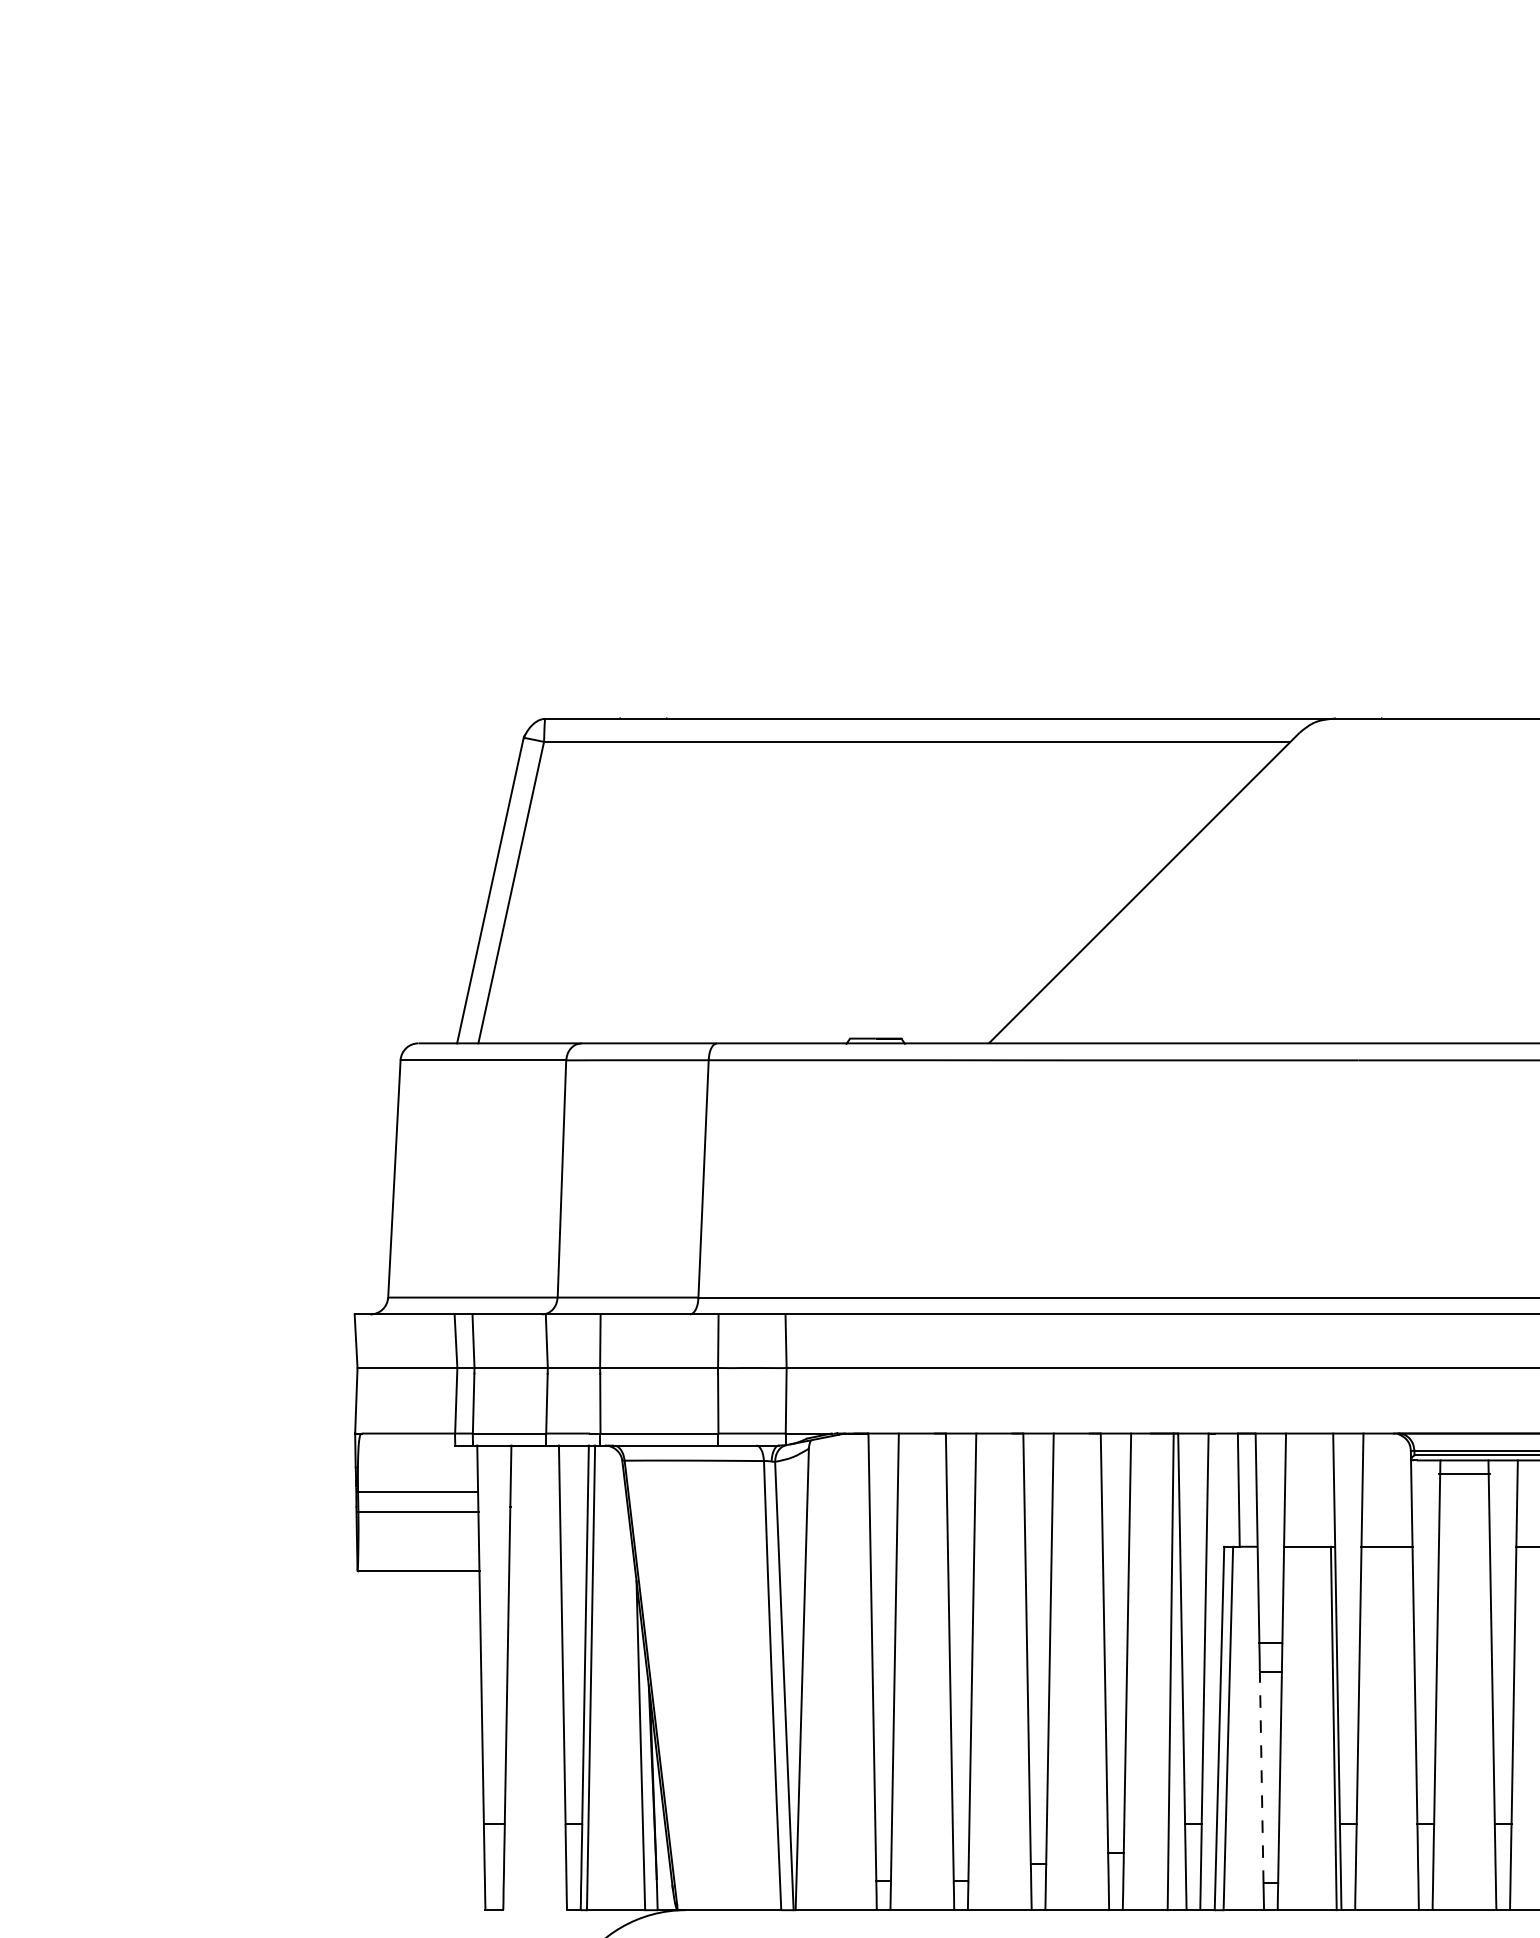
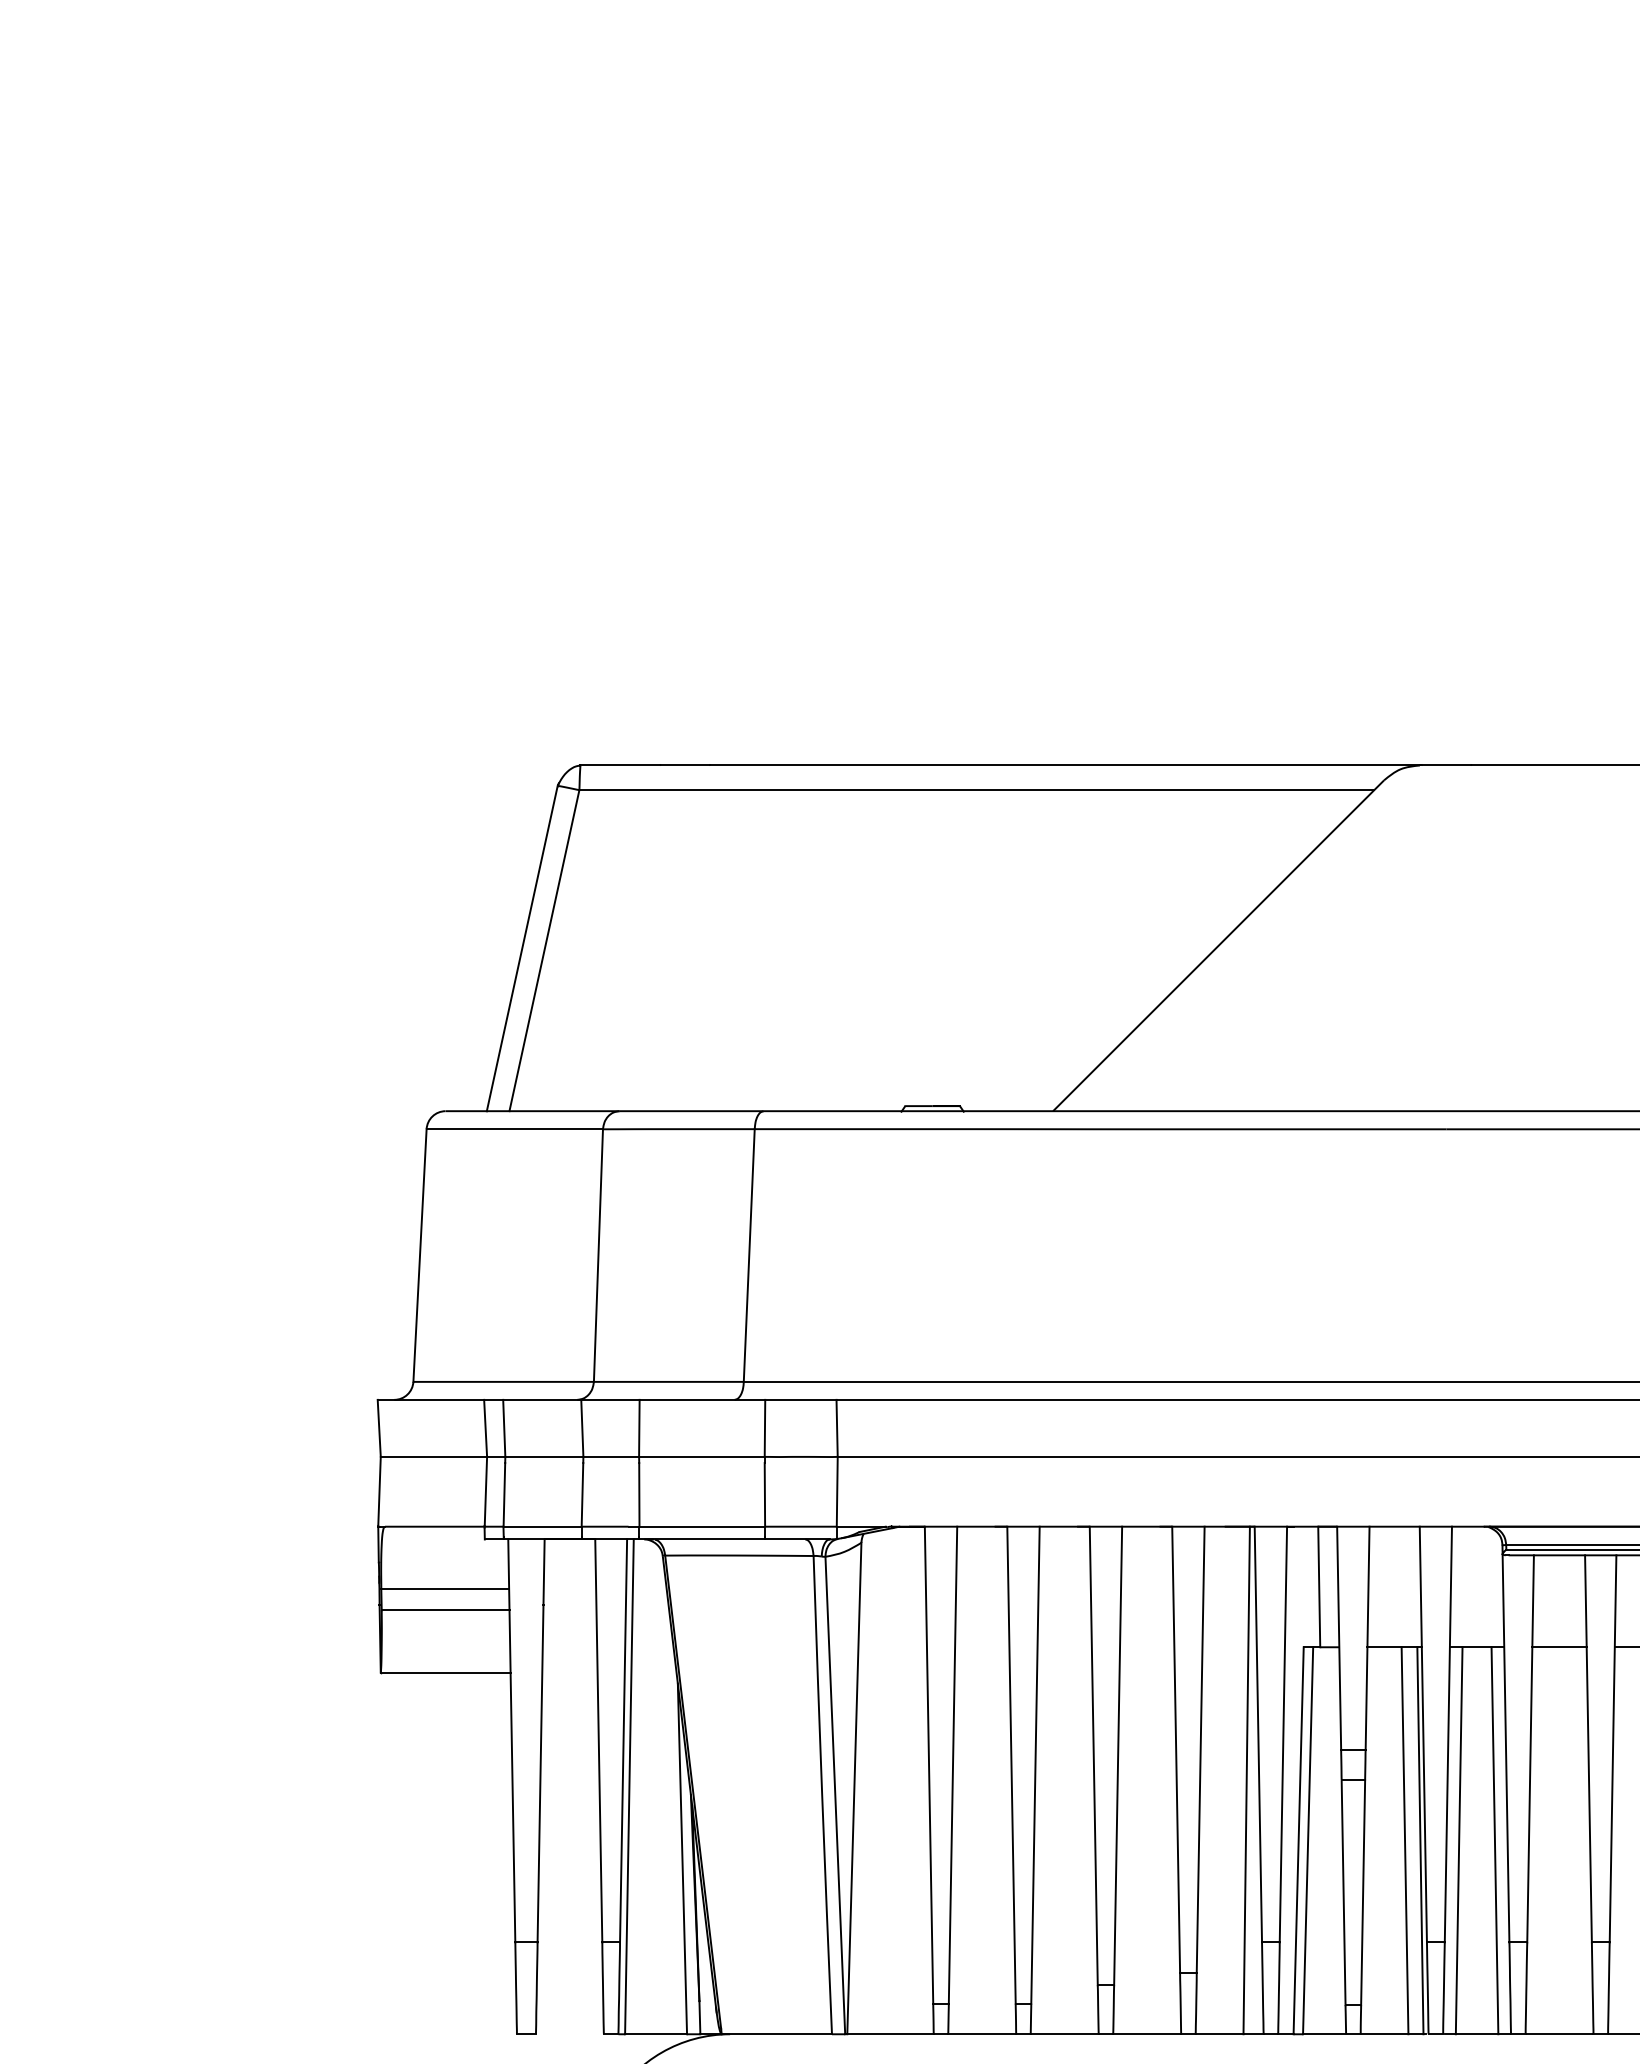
line: (1463, 1473) -> (1558, 1646), moved
line: (1319, 1728) -> (1405, 1840), added
line: (1370, 1728) -> (1459, 1840), added
line: (1403, 1728) -> (1494, 1840), added
line: (1261, 1777) -> (1343, 1892), dashed -> solid

